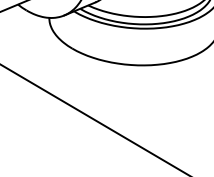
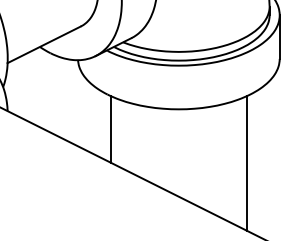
line: (73, 78) -> (111, 129), added
line: (185, 114) -> (246, 163), added

